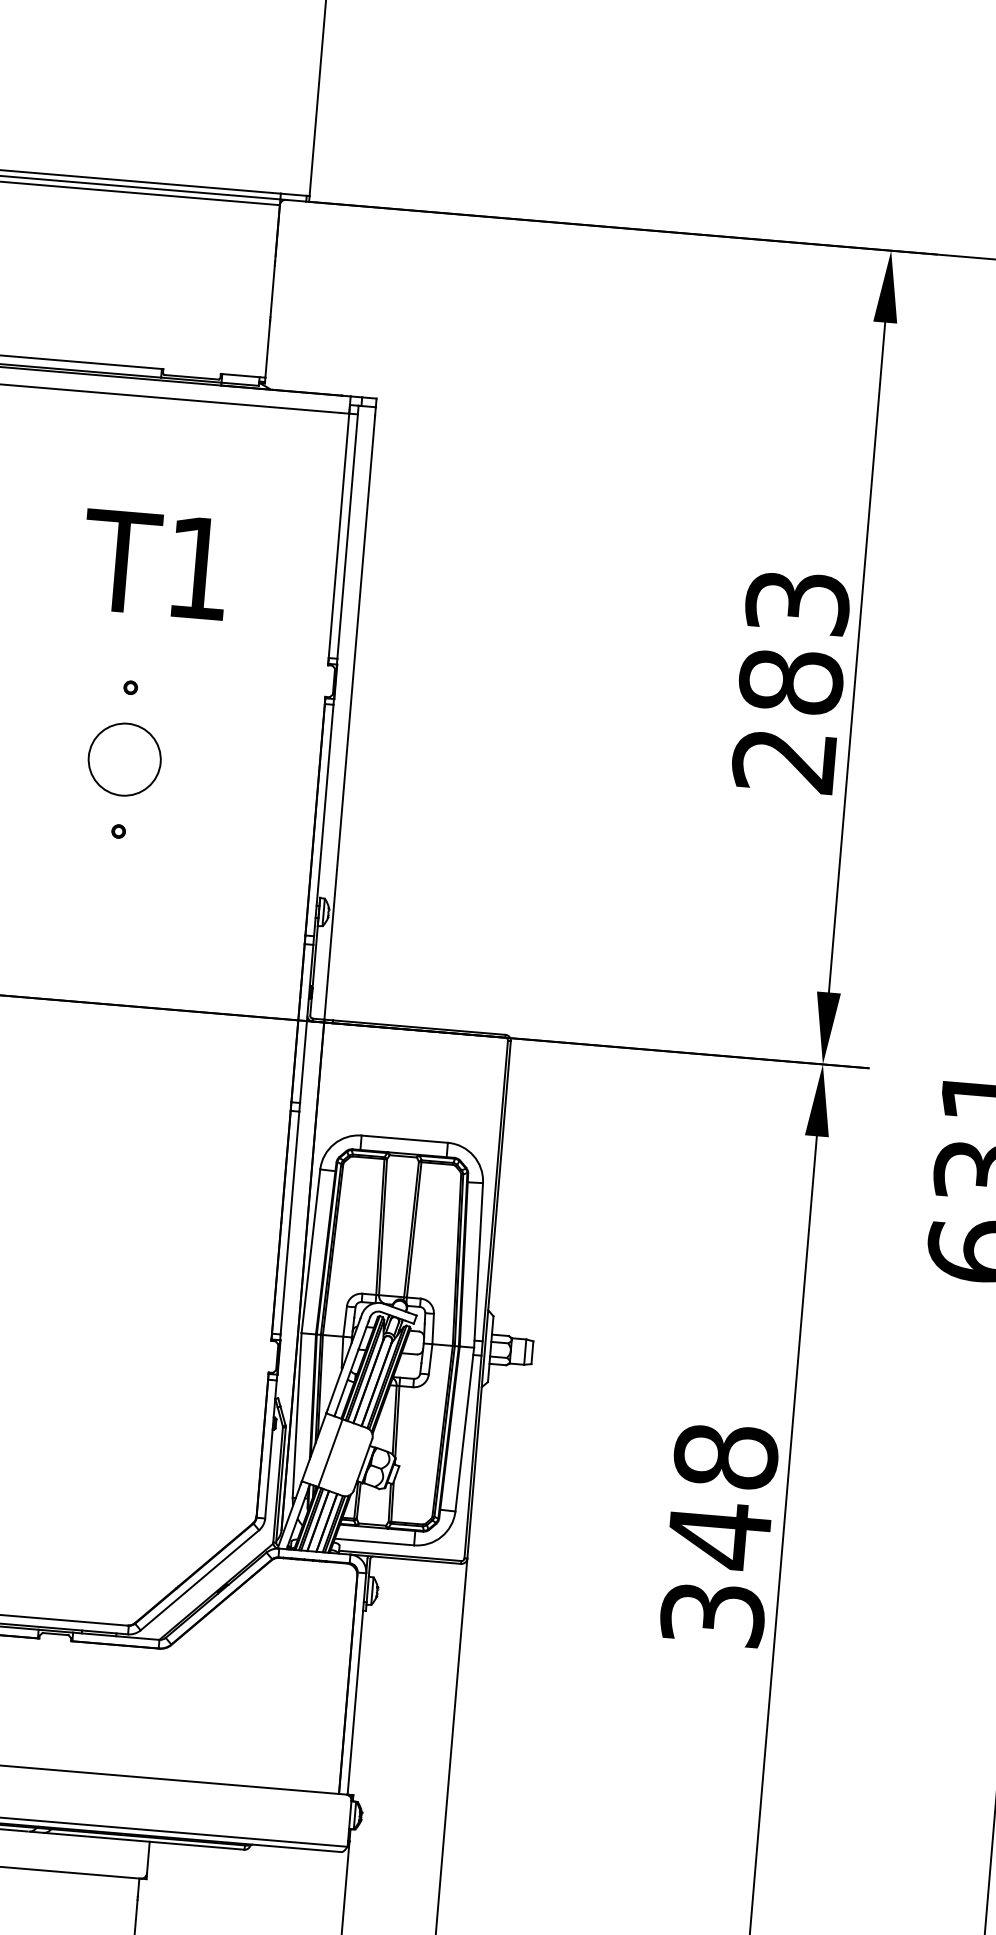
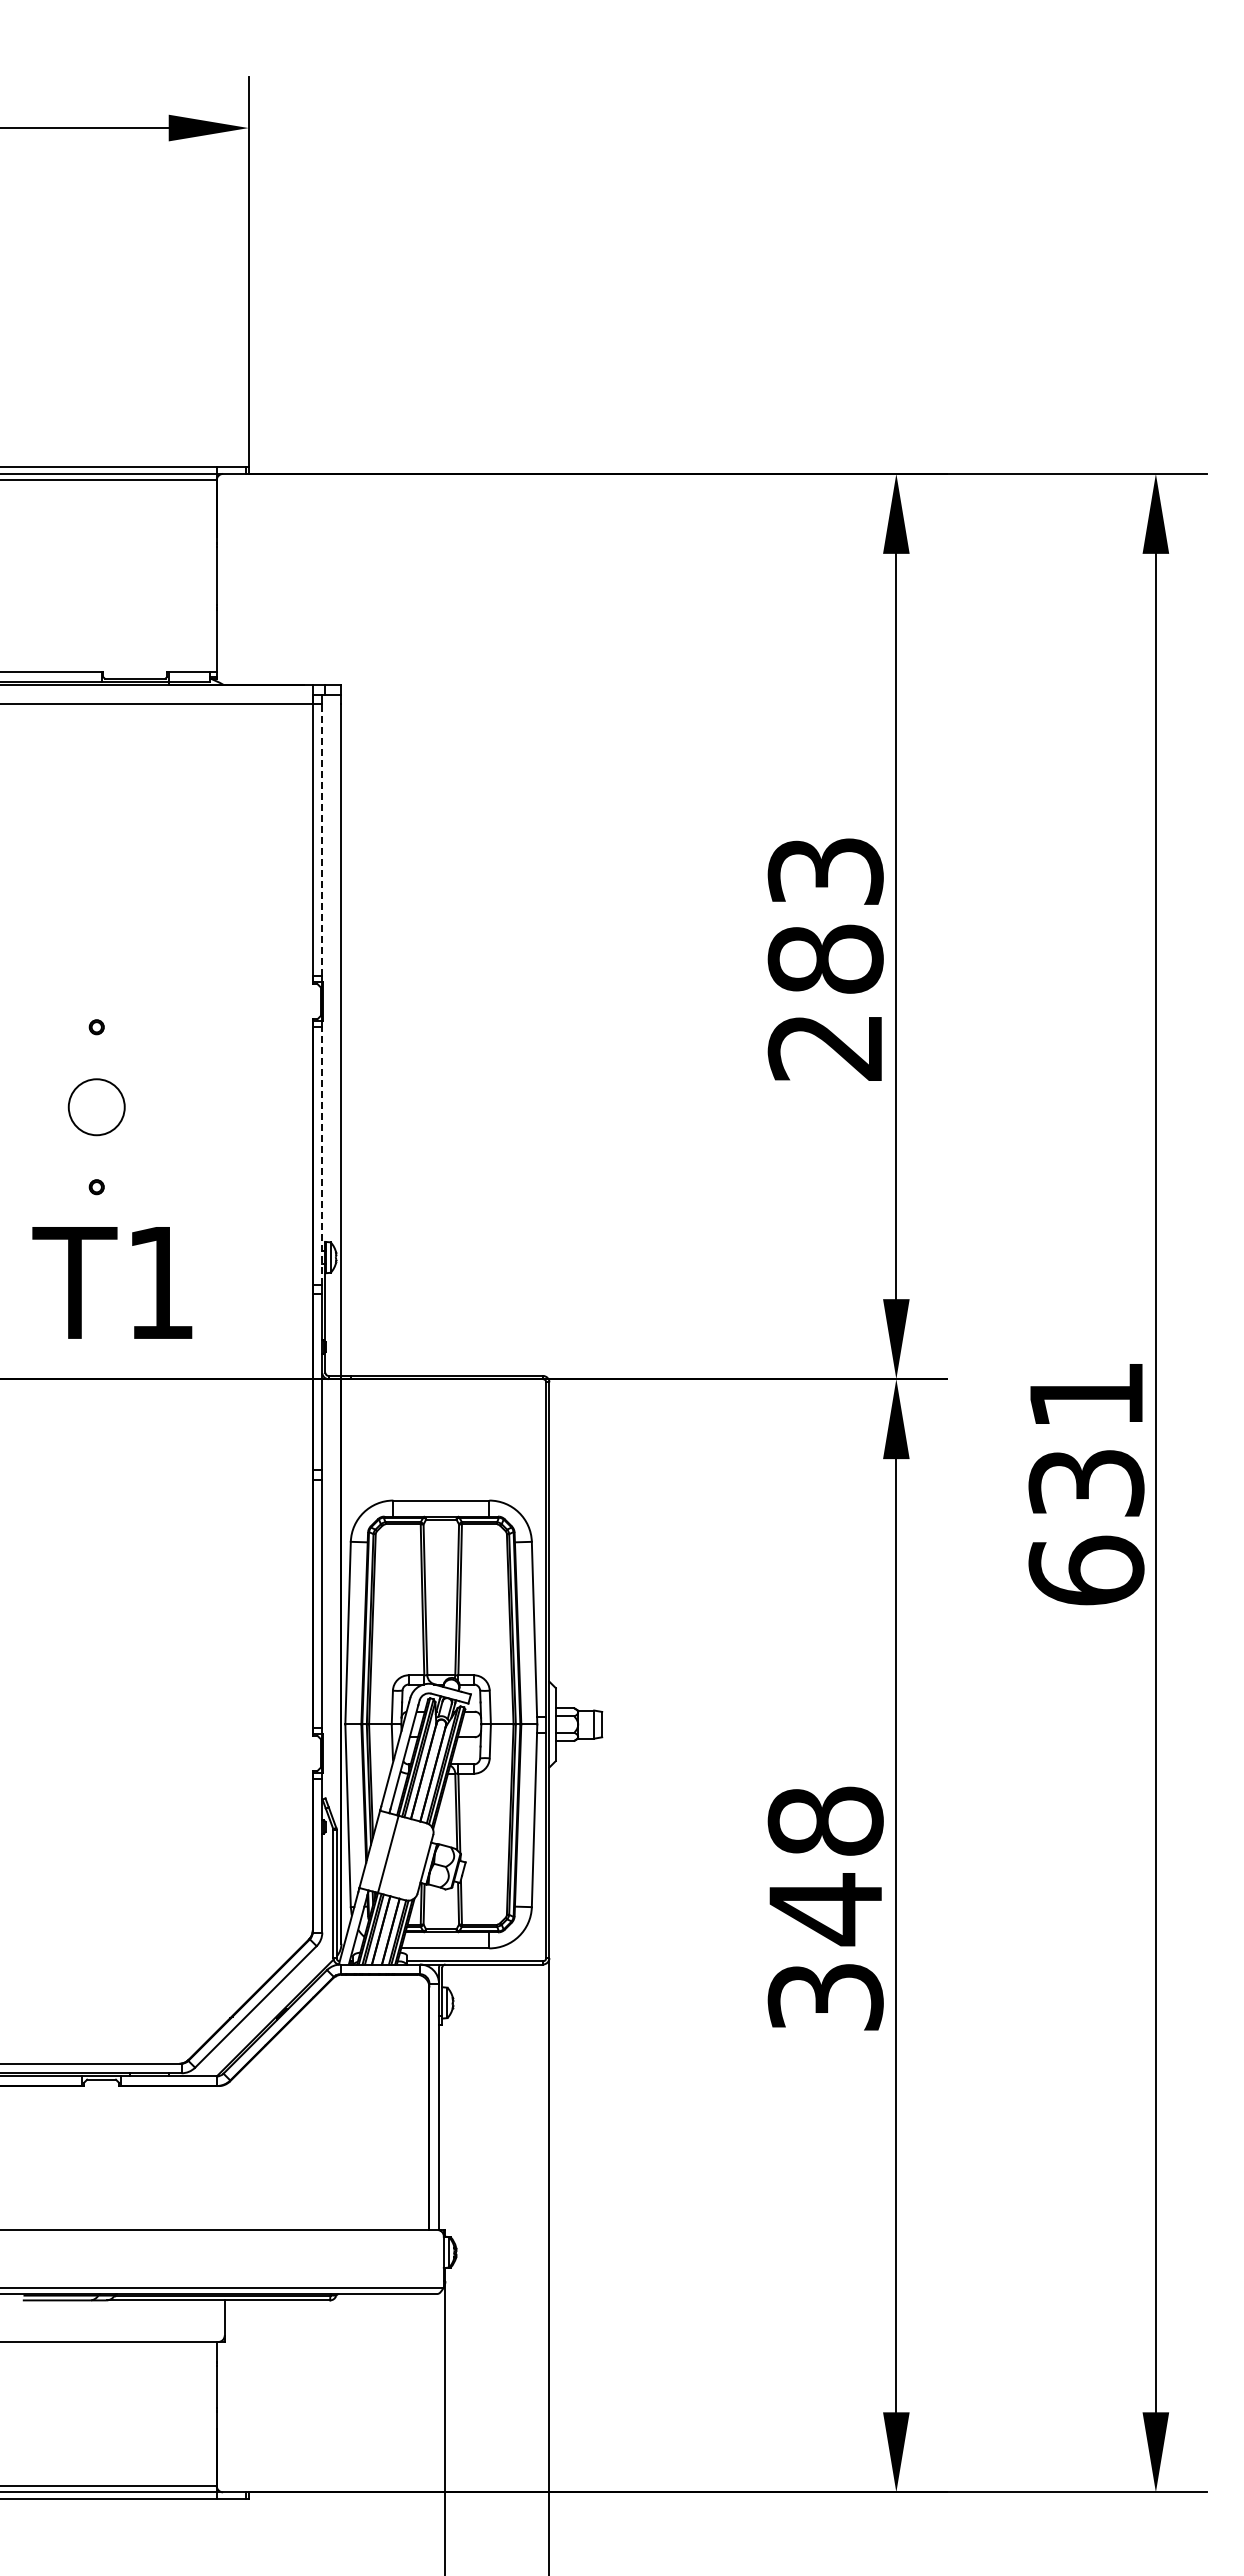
line: (347, 536) -> (322, 840), solid -> dashed
text: (155, 564) -> (112, 1282), moved
circle: (124, 759) -> (96, 1107), size x0.7
line: (323, 820) -> (322, 1156), solid -> dashed

